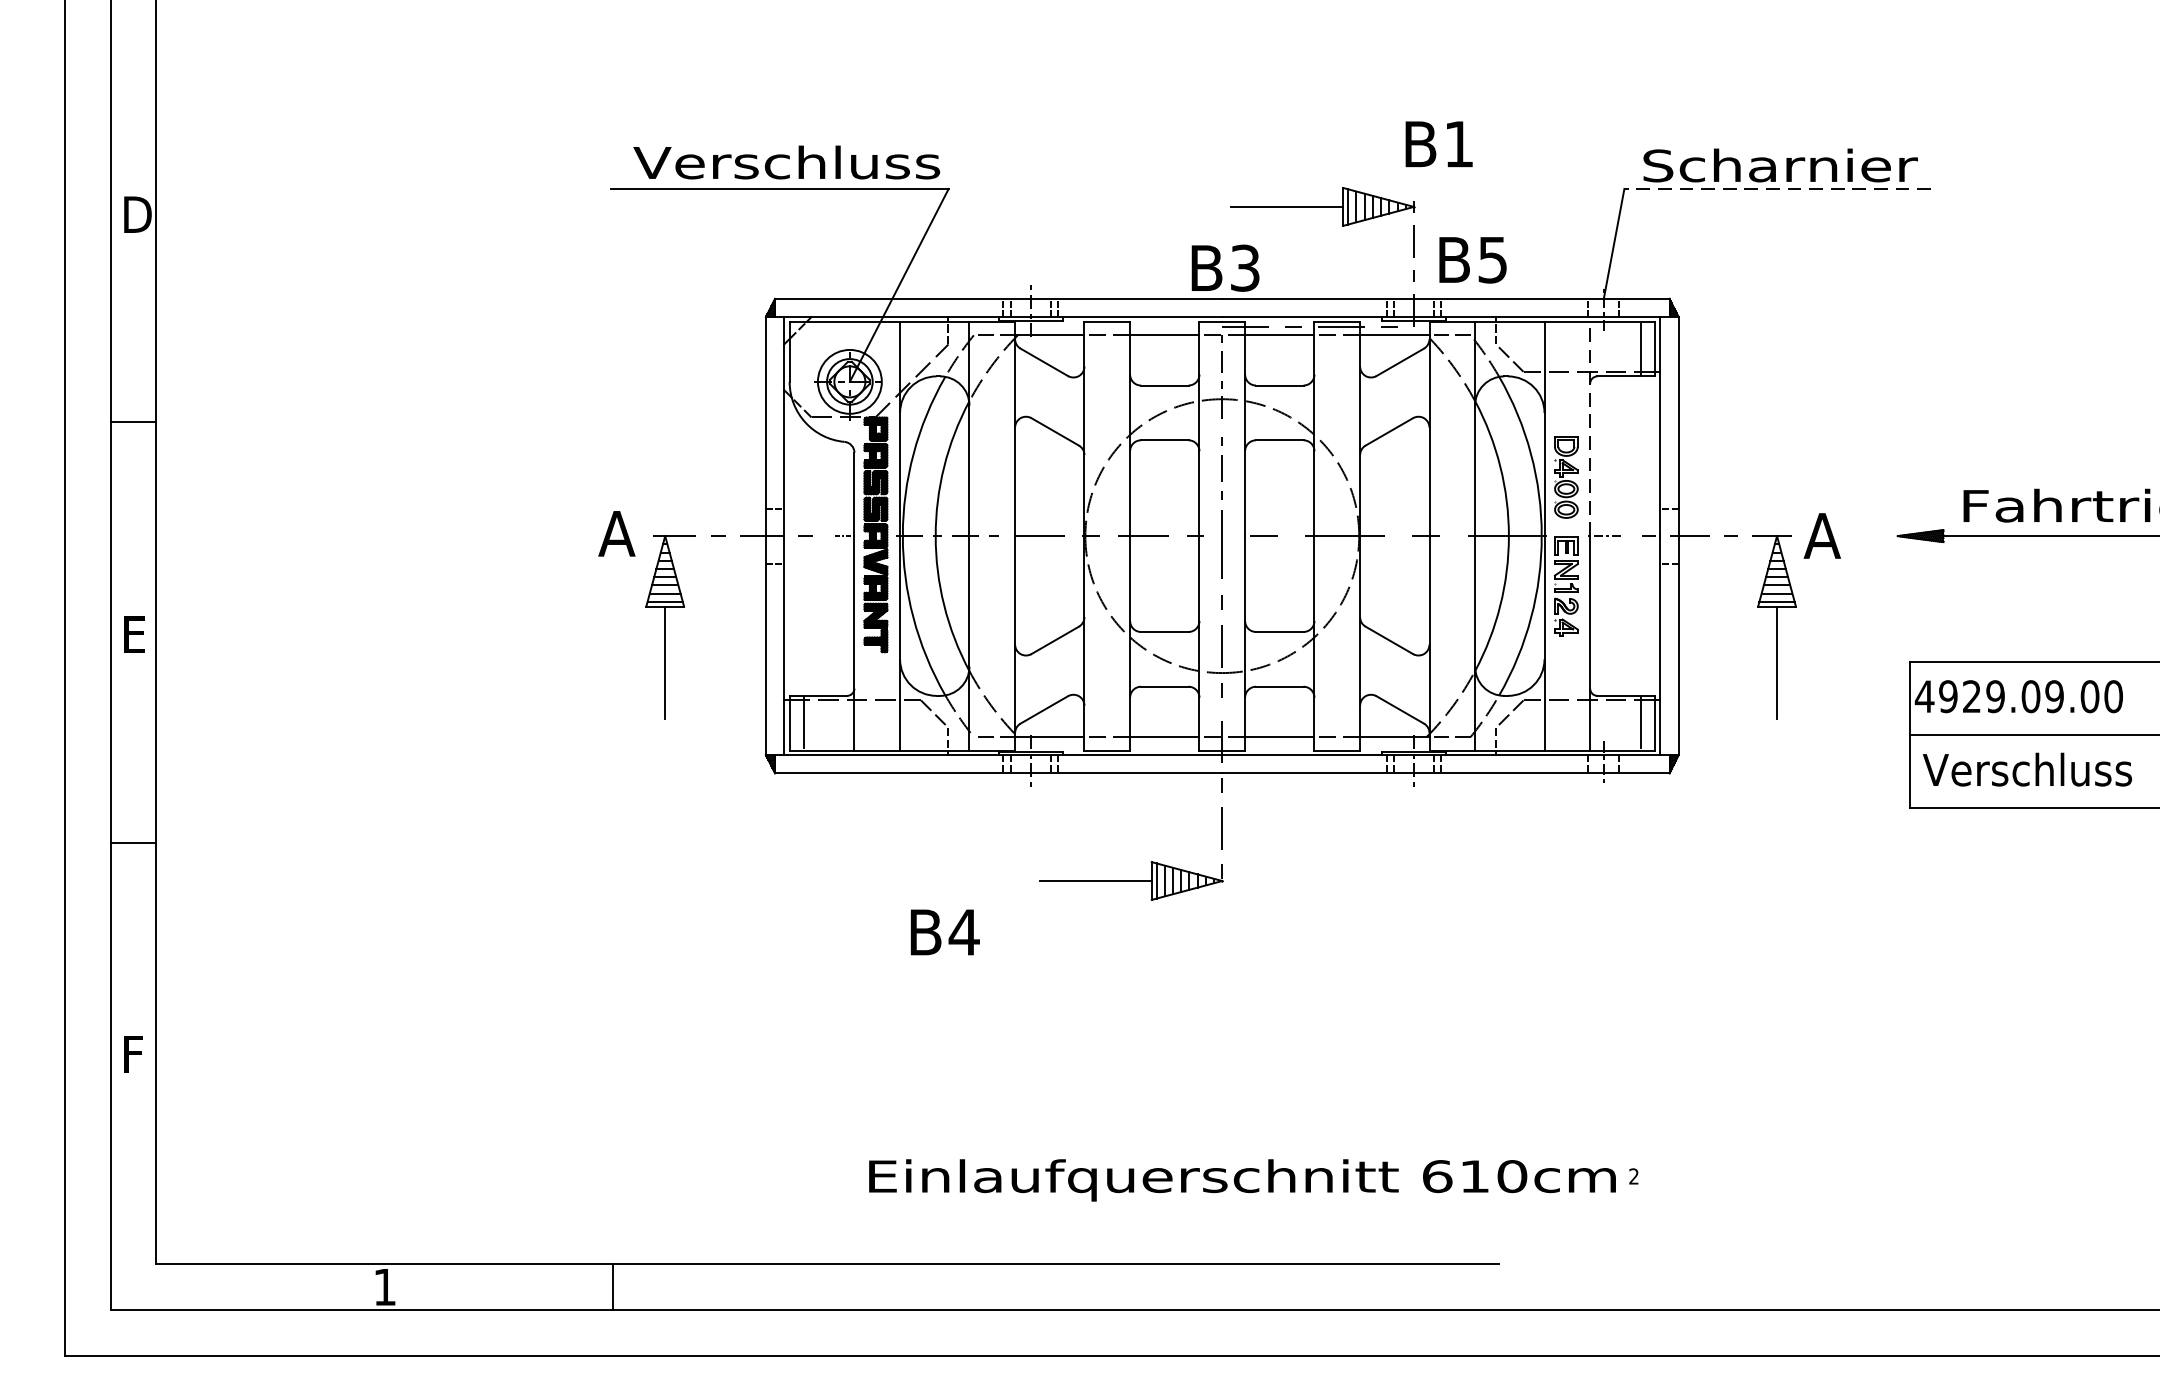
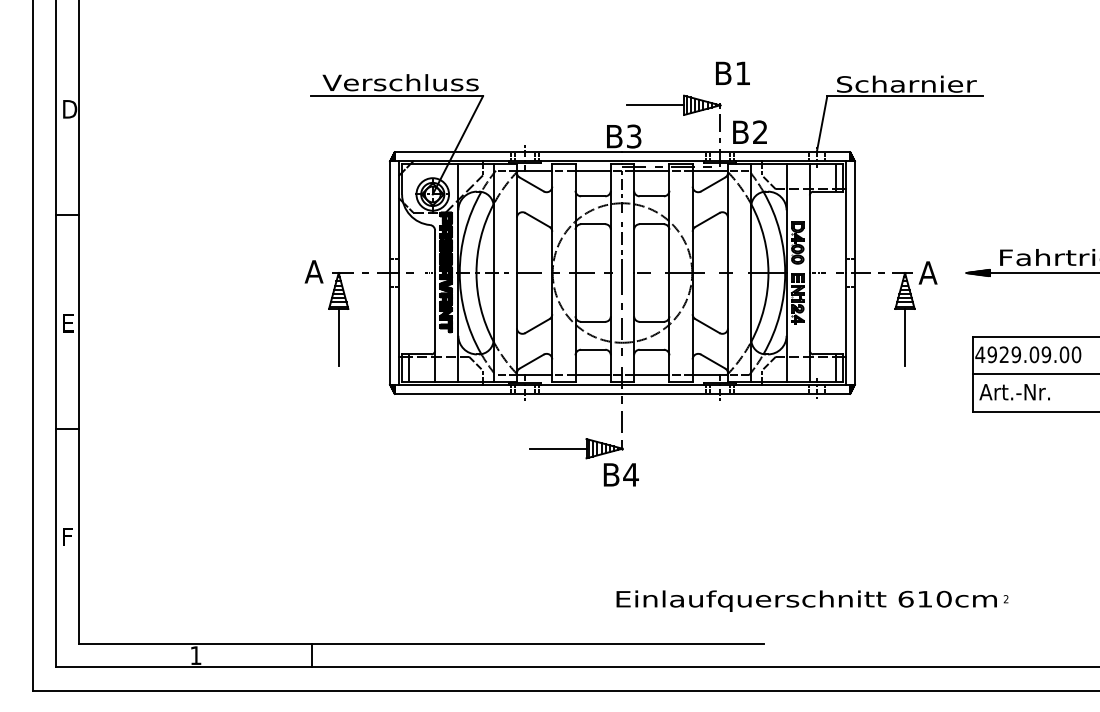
line: (1775, 189) -> (904, 96), dashed -> solid
text: (1493, 260) -> (760, 132), B5 -> B2
line: (1589, 429) -> (809, 218), dashed -> solid
text: (2027, 768) -> (1032, 391), Verschluss -> Art.-Nr.
text: (943, 931) -> (620, 474), moved
text: (1253, 1179) -> (812, 600), moved

